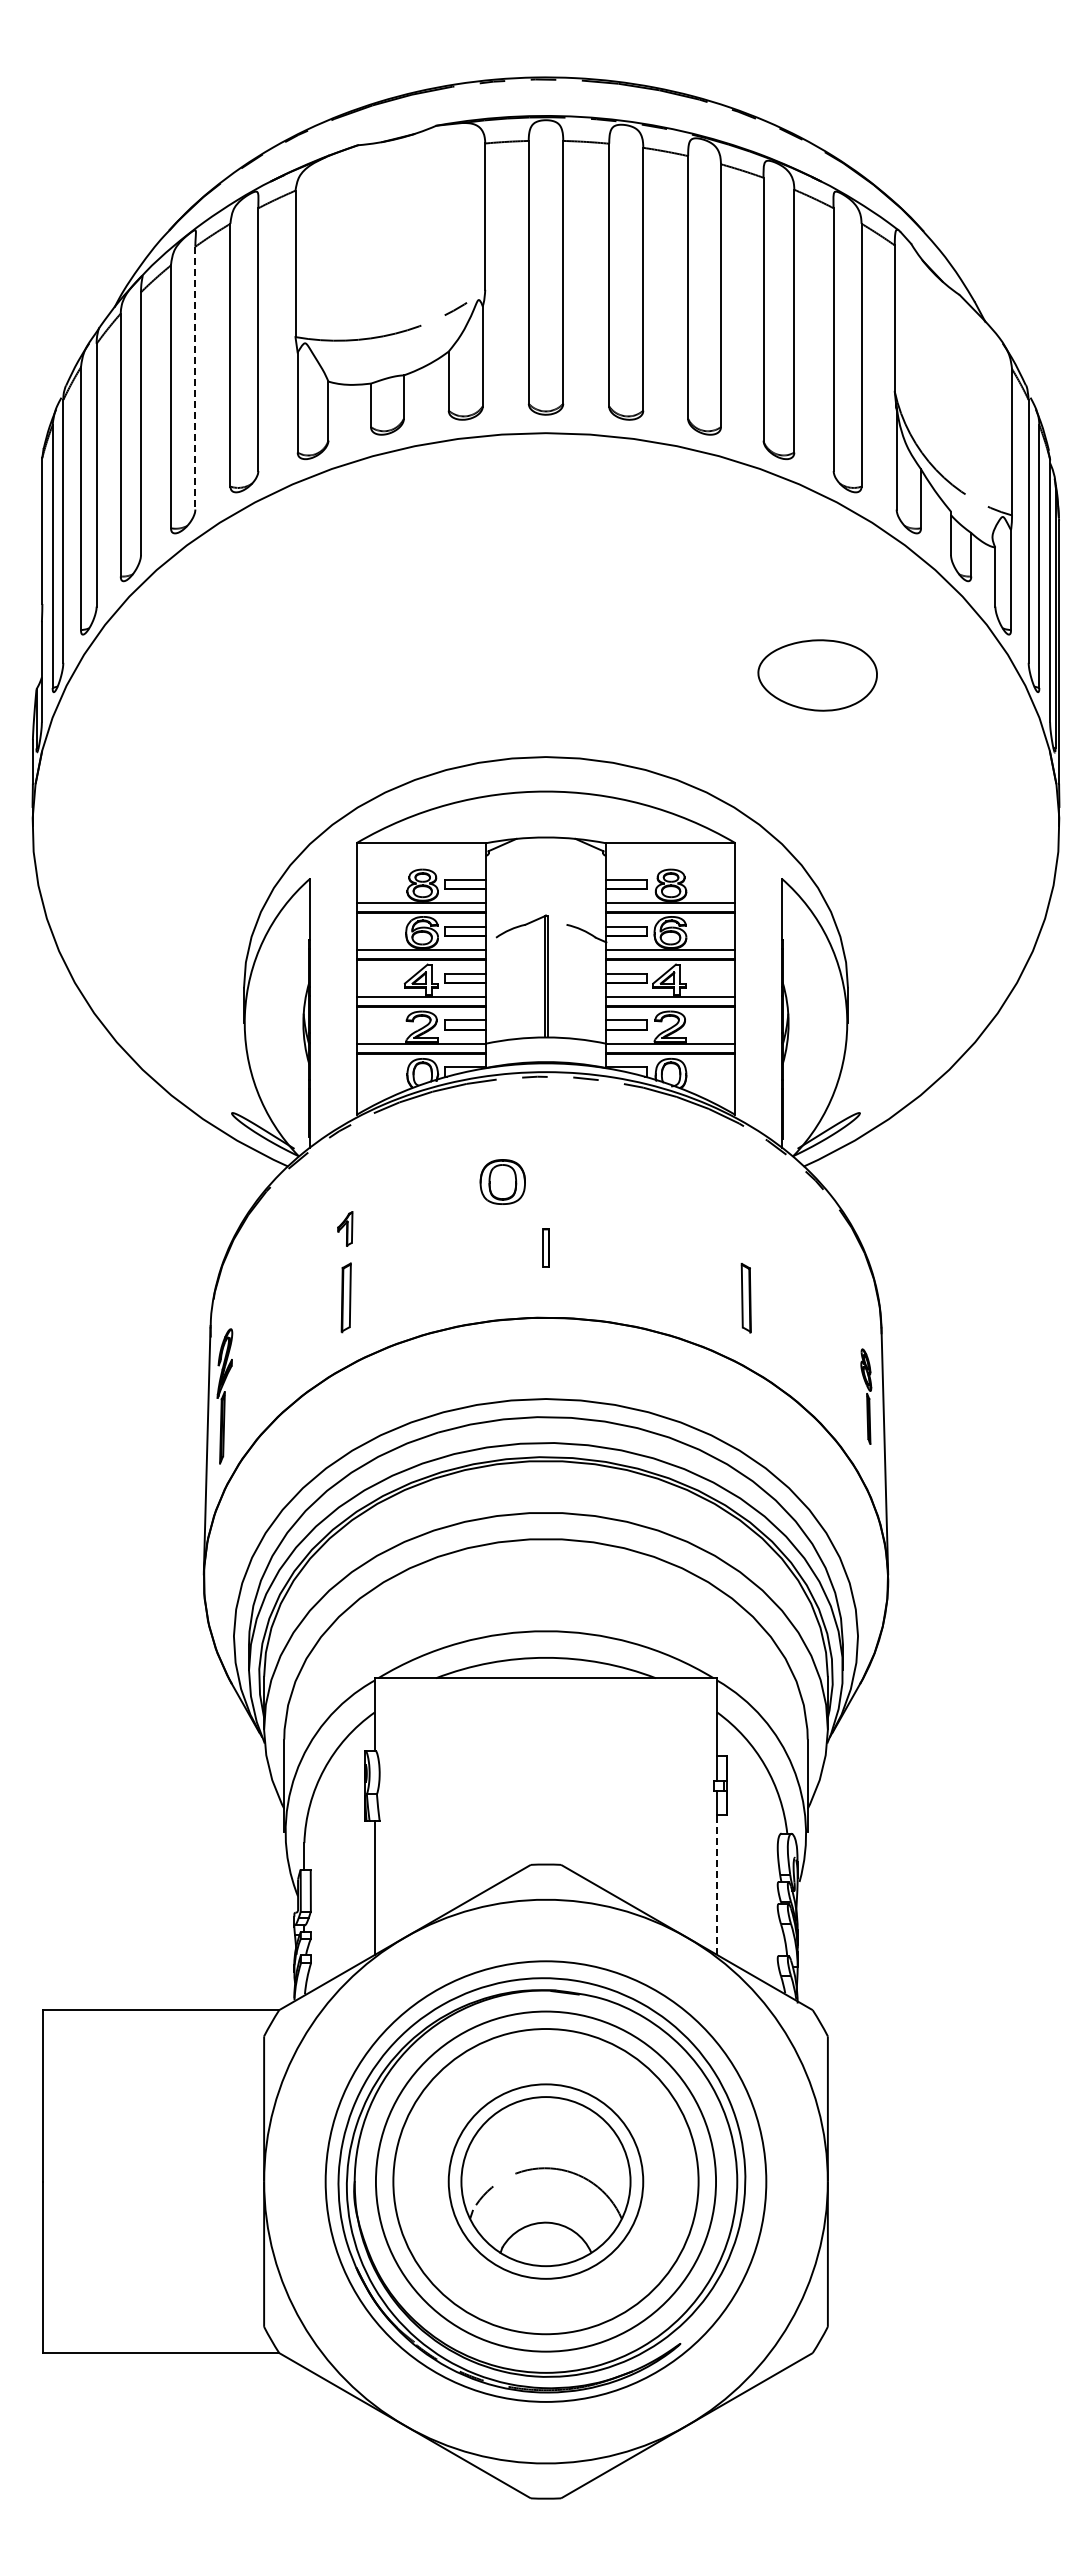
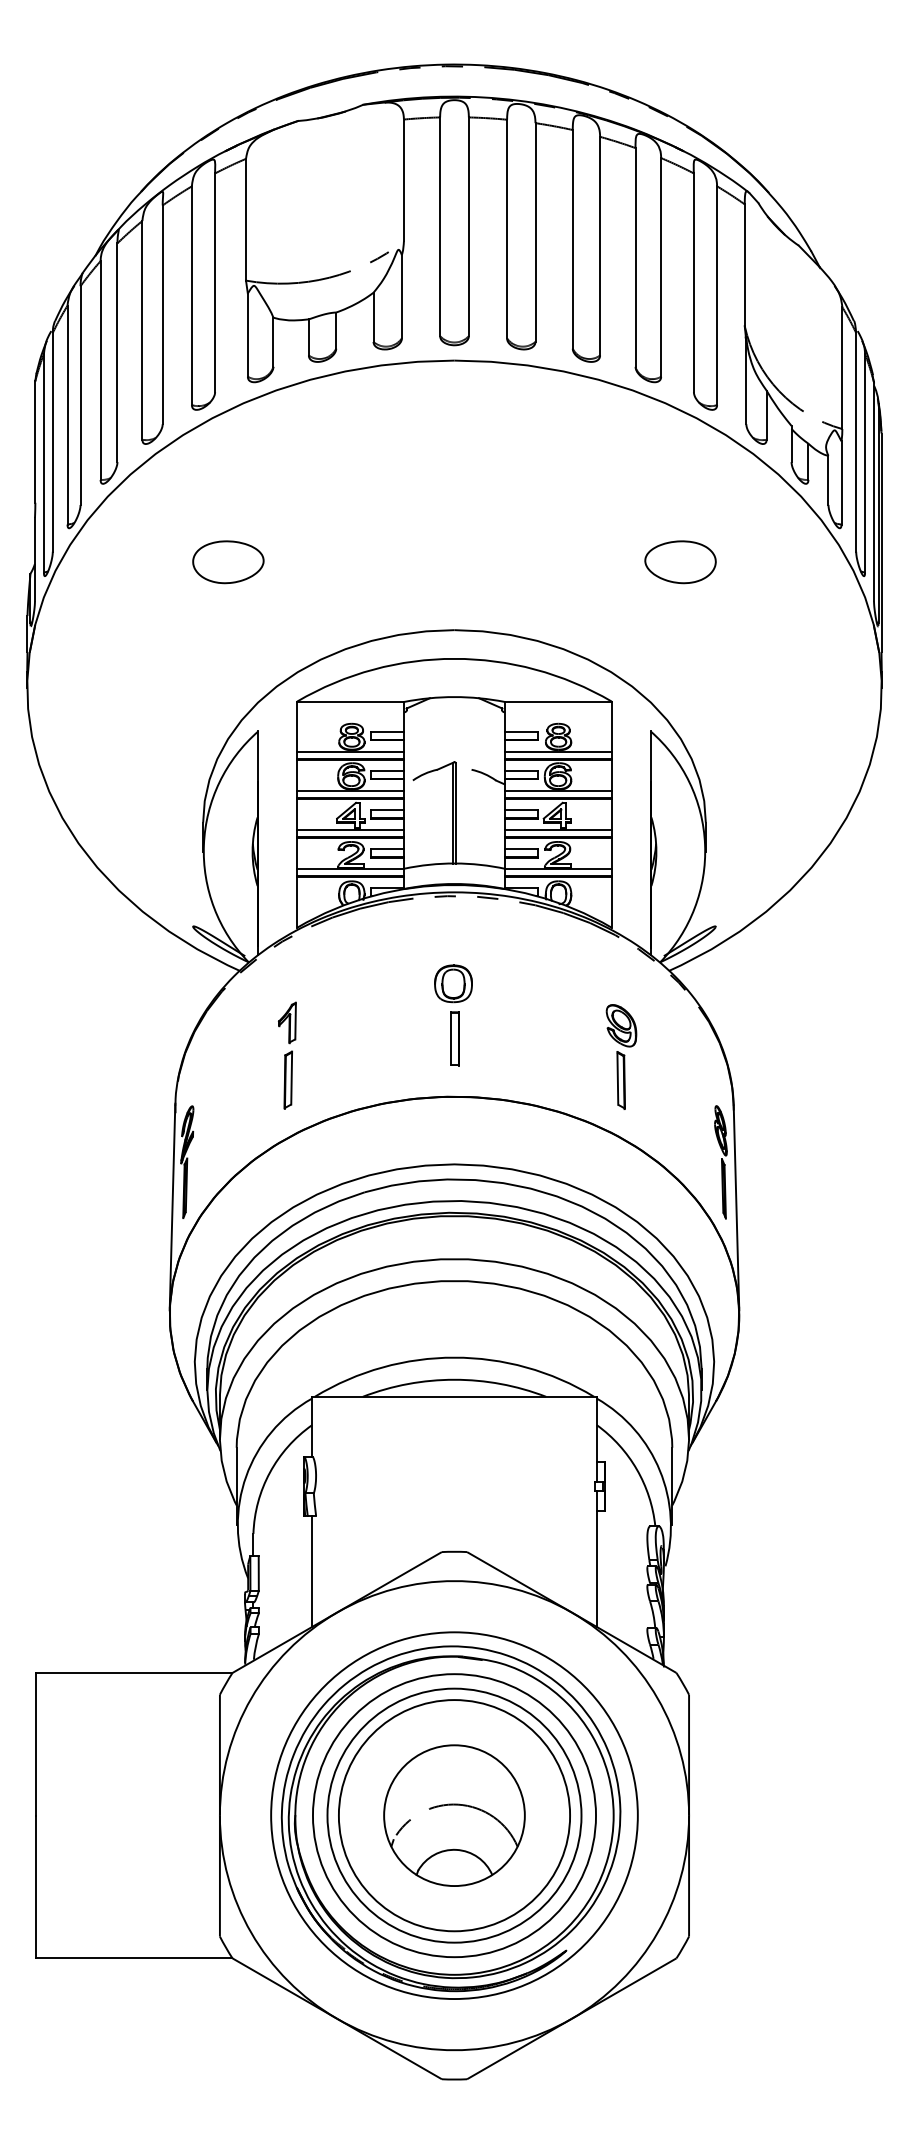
line: (195, 378) -> (162, 315), dashed -> solid
part: (274, 675) -> (228, 562), added
part: (817, 675) -> (680, 562), size x0.71
part: (502, 1181) -> (453, 983), moved
part: (345, 1228) -> (287, 1022), size x1.43
part: (746, 1232) -> (621, 1025), added
part: (545, 1247) -> (454, 1038), size x1.67
part: (866, 1396) -> (721, 1162), size x1.43
line: (717, 1885) -> (597, 1569), dashed -> solid
circle: (545, 2181) -> (454, 1815), size x1.43

